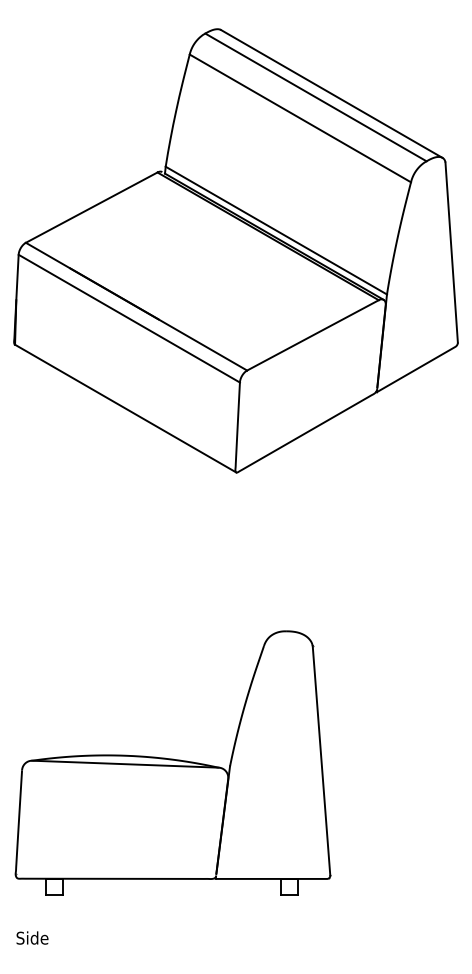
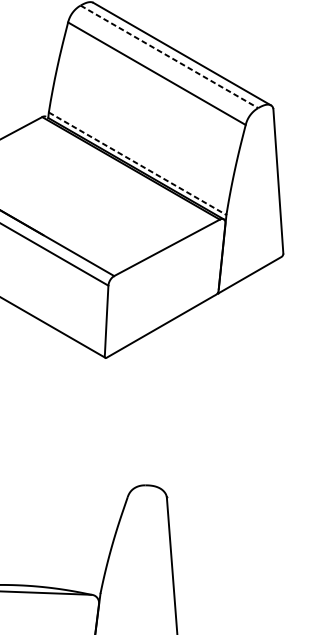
line: (315, 97) -> (169, 56), solid -> dashed
line: (276, 230) -> (137, 163), solid -> dashed

